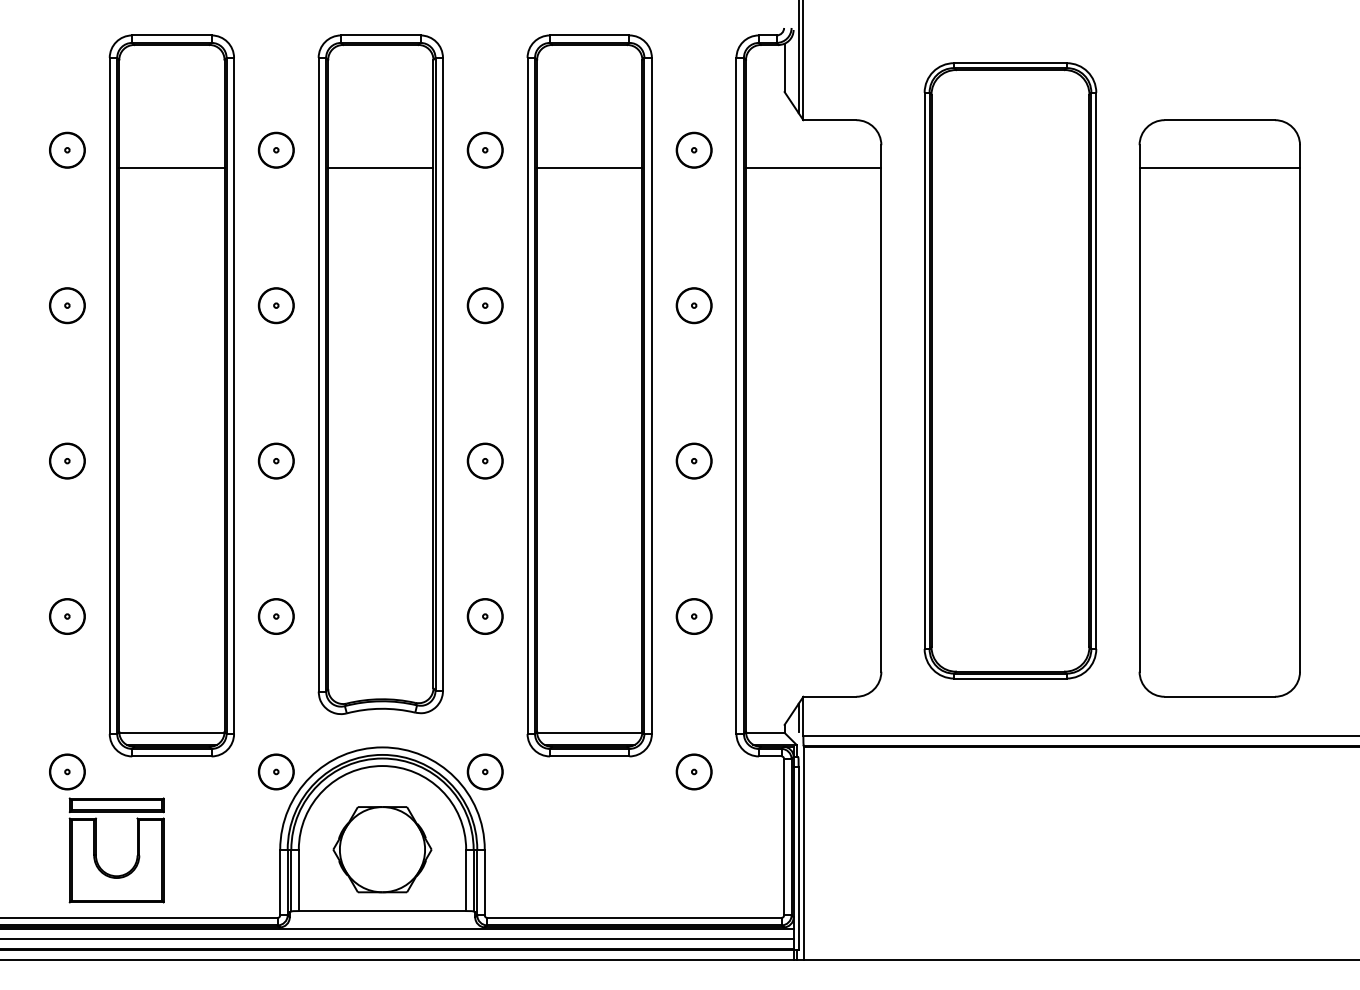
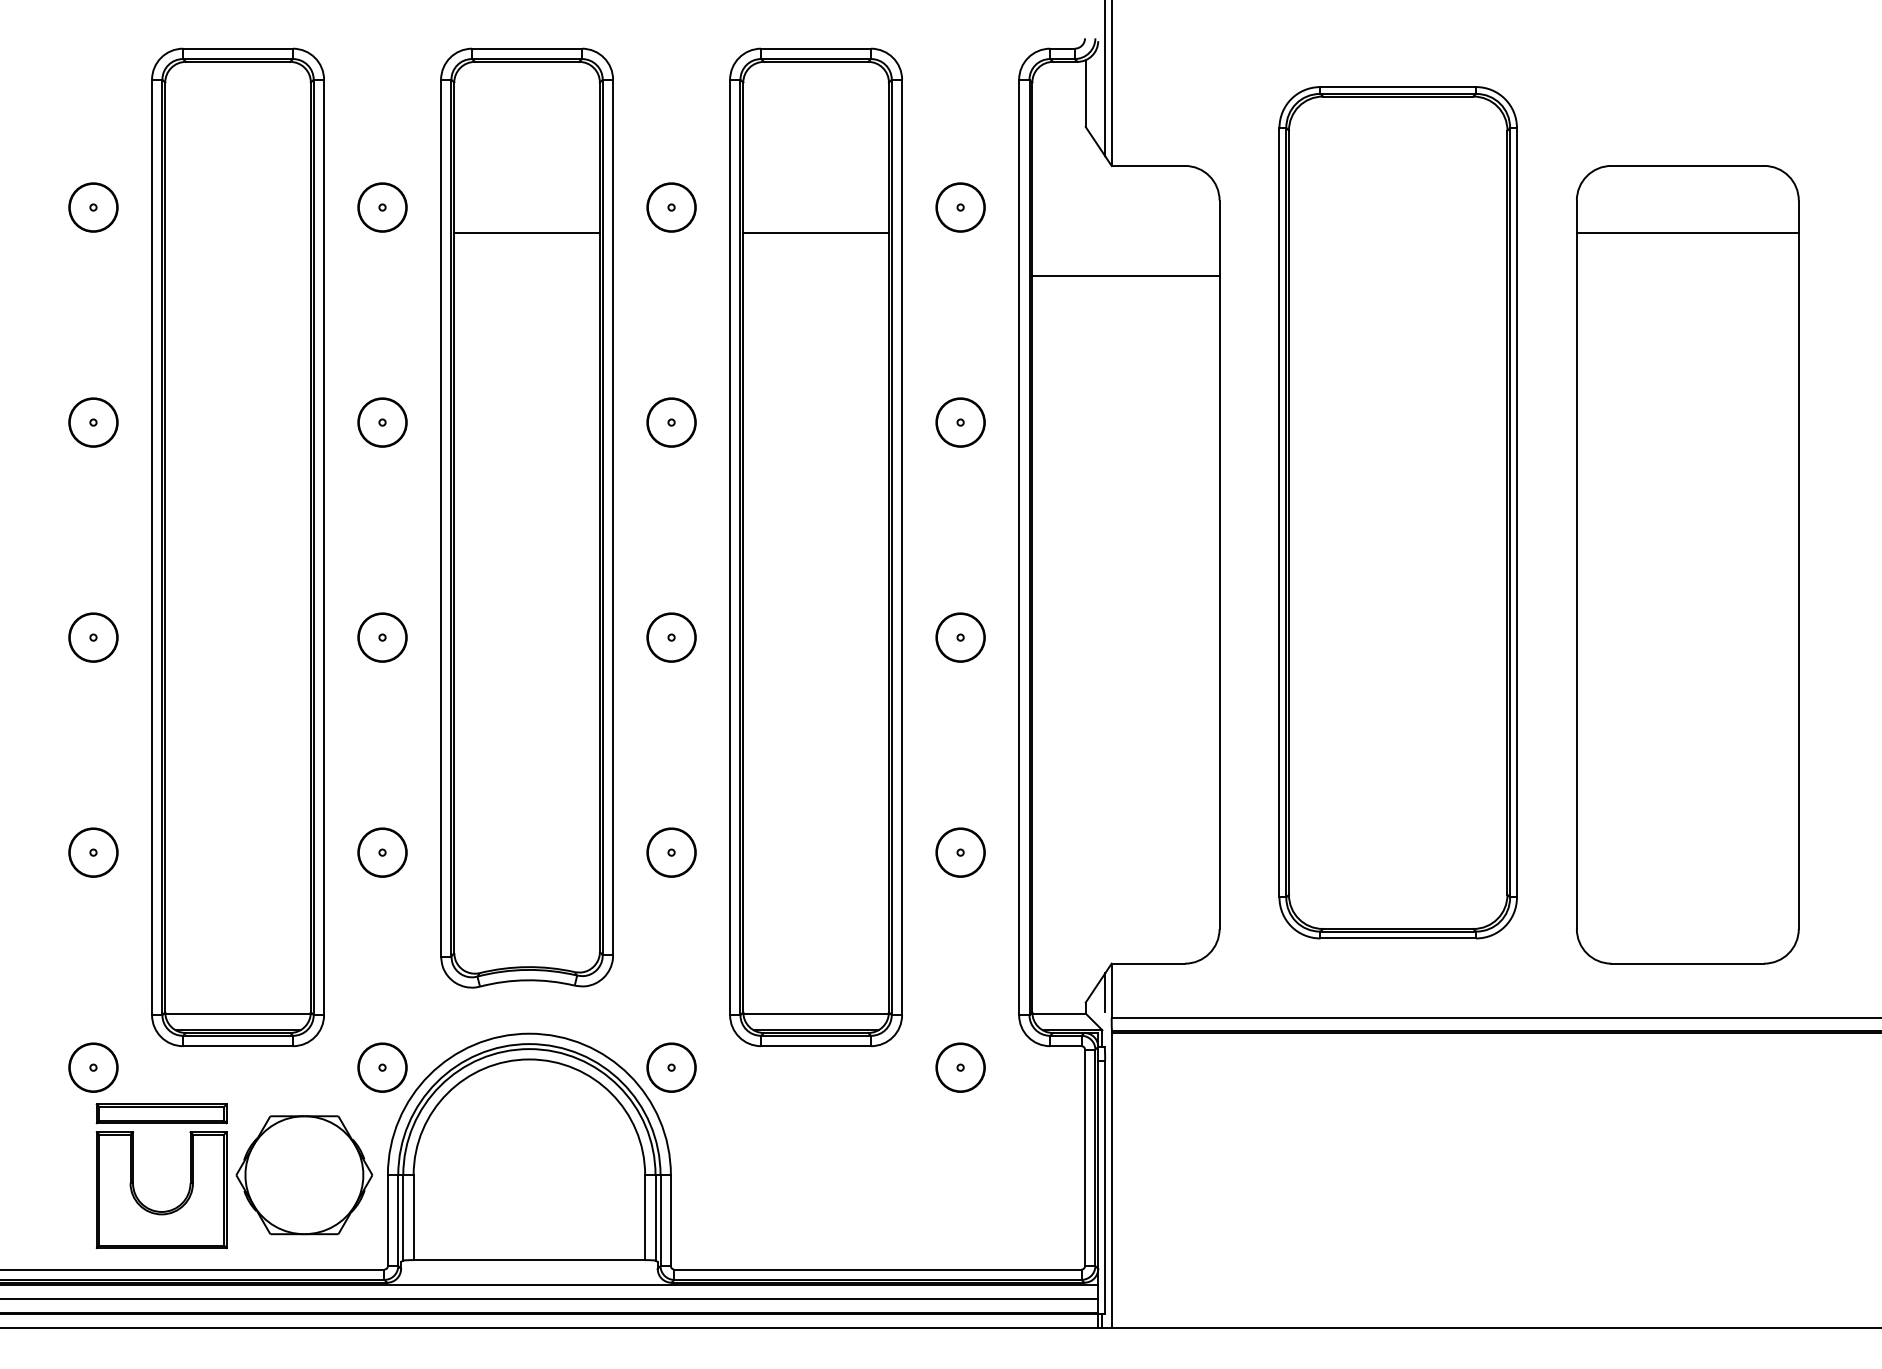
line: (171, 168) -> (237, 232), removed
line: (813, 168) -> (1125, 275), moved
part: (382, 849) -> (304, 1175), moved

